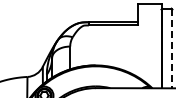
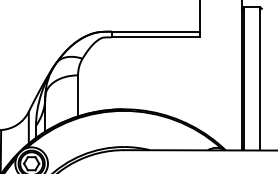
line: (171, 48) -> (260, 78), dashed -> solid

